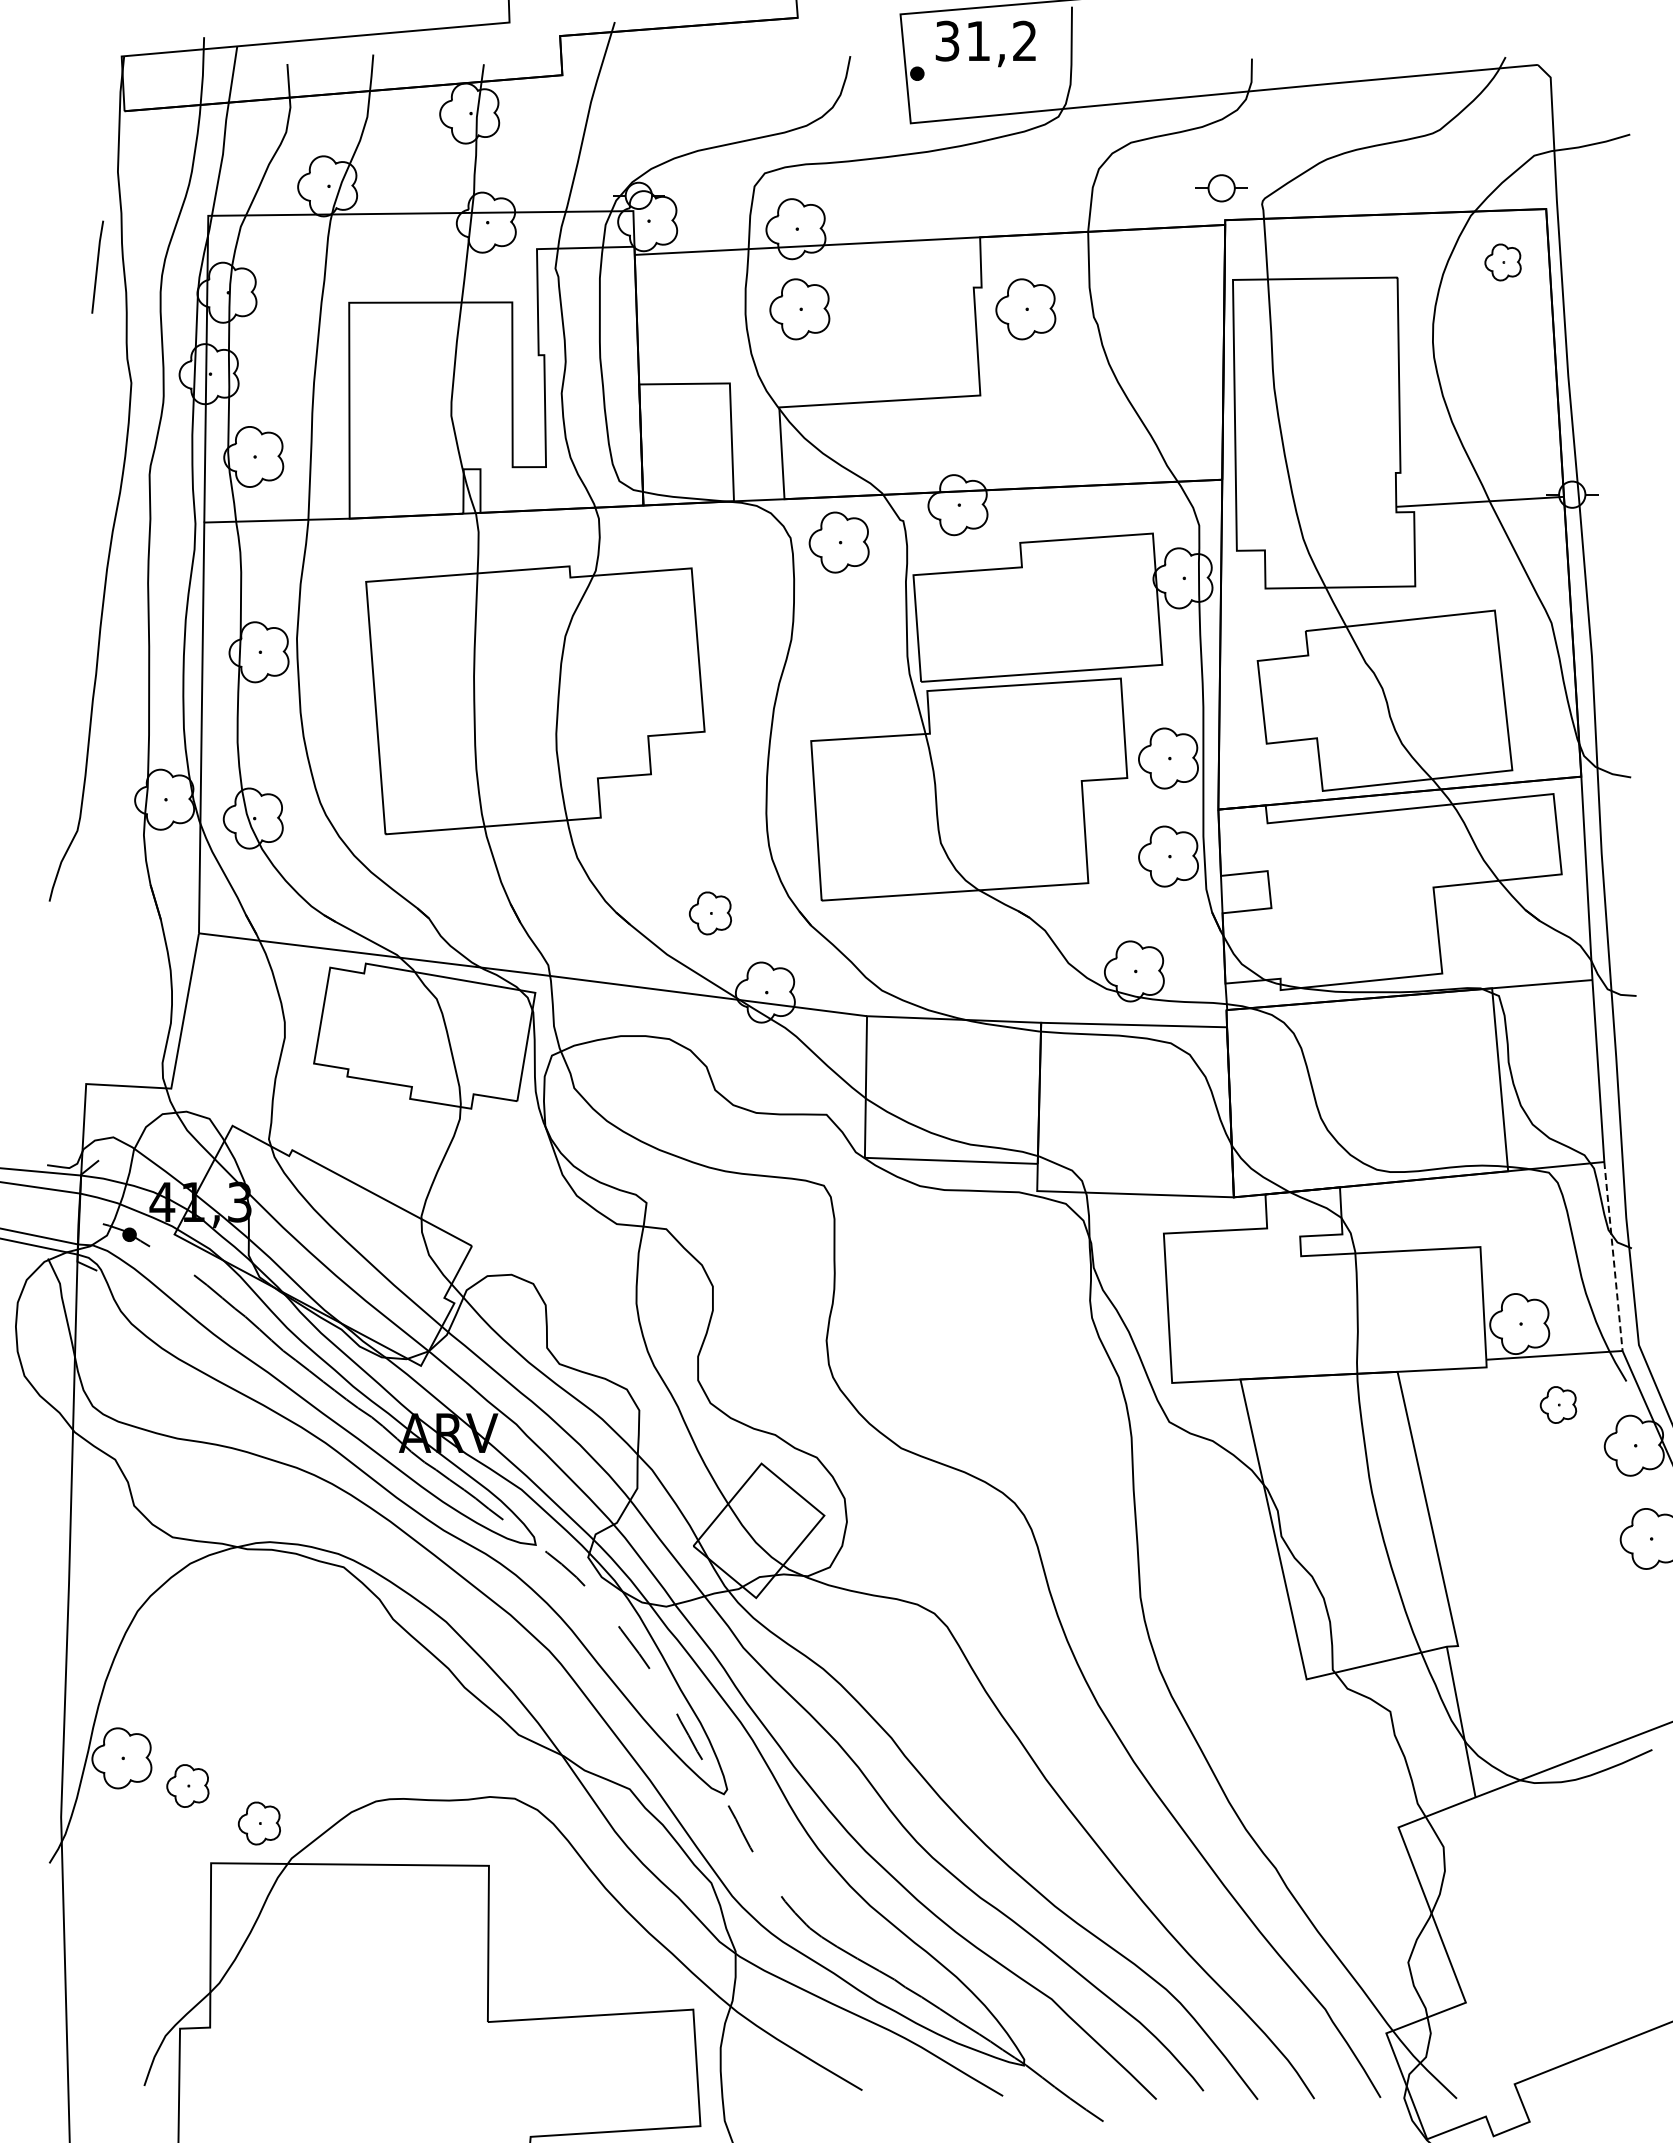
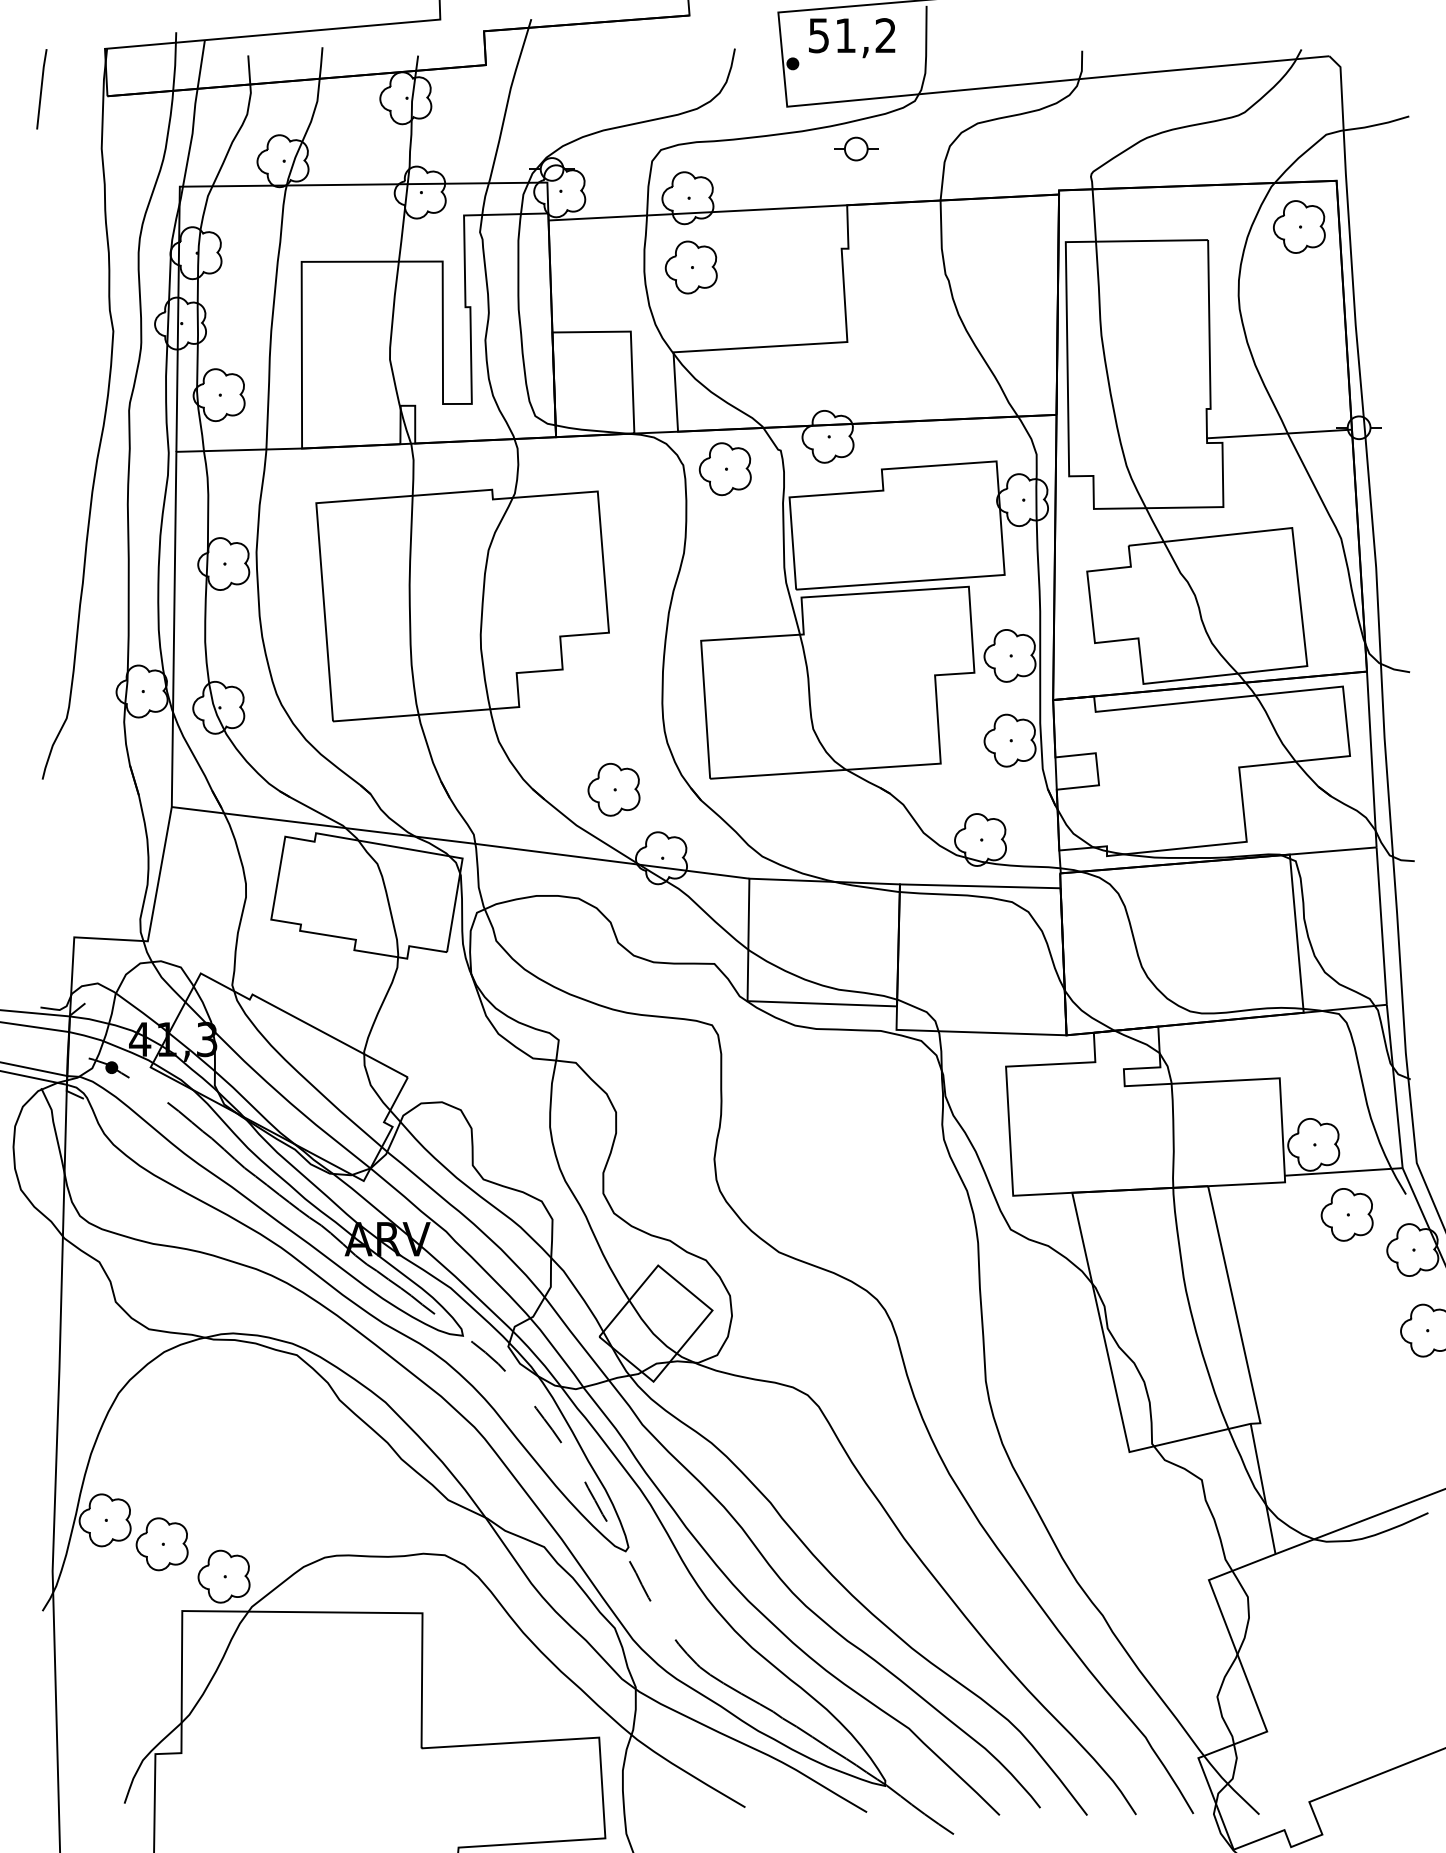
text: (947, 40) -> (818, 35), 31,2 -> 51,2
part: (1221, 188) -> (856, 149), moved
part: (1502, 262) -> (1298, 227), size x1.67
line: (97, 266) -> (41, 88), moved
part: (1025, 309) -> (886, 267), removed
part: (710, 913) -> (614, 789), size x1.43
line: (1613, 1256) -> (1394, 1086), dashed -> solid
part: (1558, 1404) -> (1347, 1214), size x1.67
part: (187, 1785) -> (161, 1543), size x1.43
part: (259, 1823) -> (224, 1576), size x1.43

